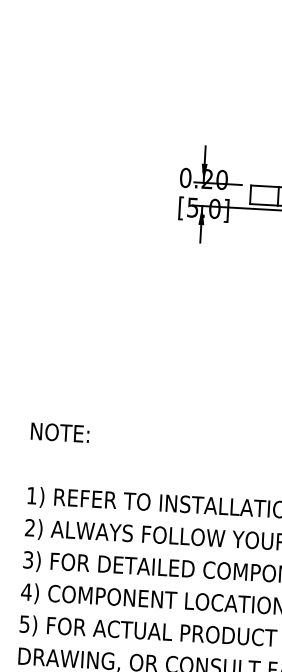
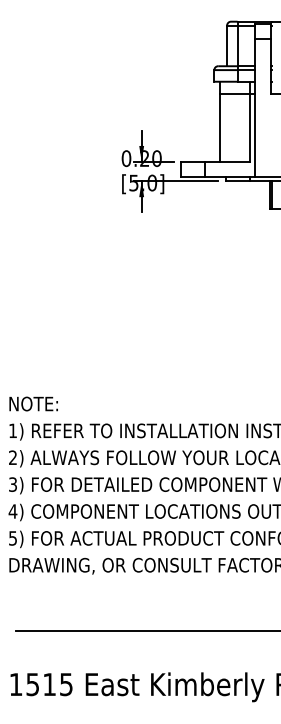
text: (60, 432) -> (33, 403), moved

